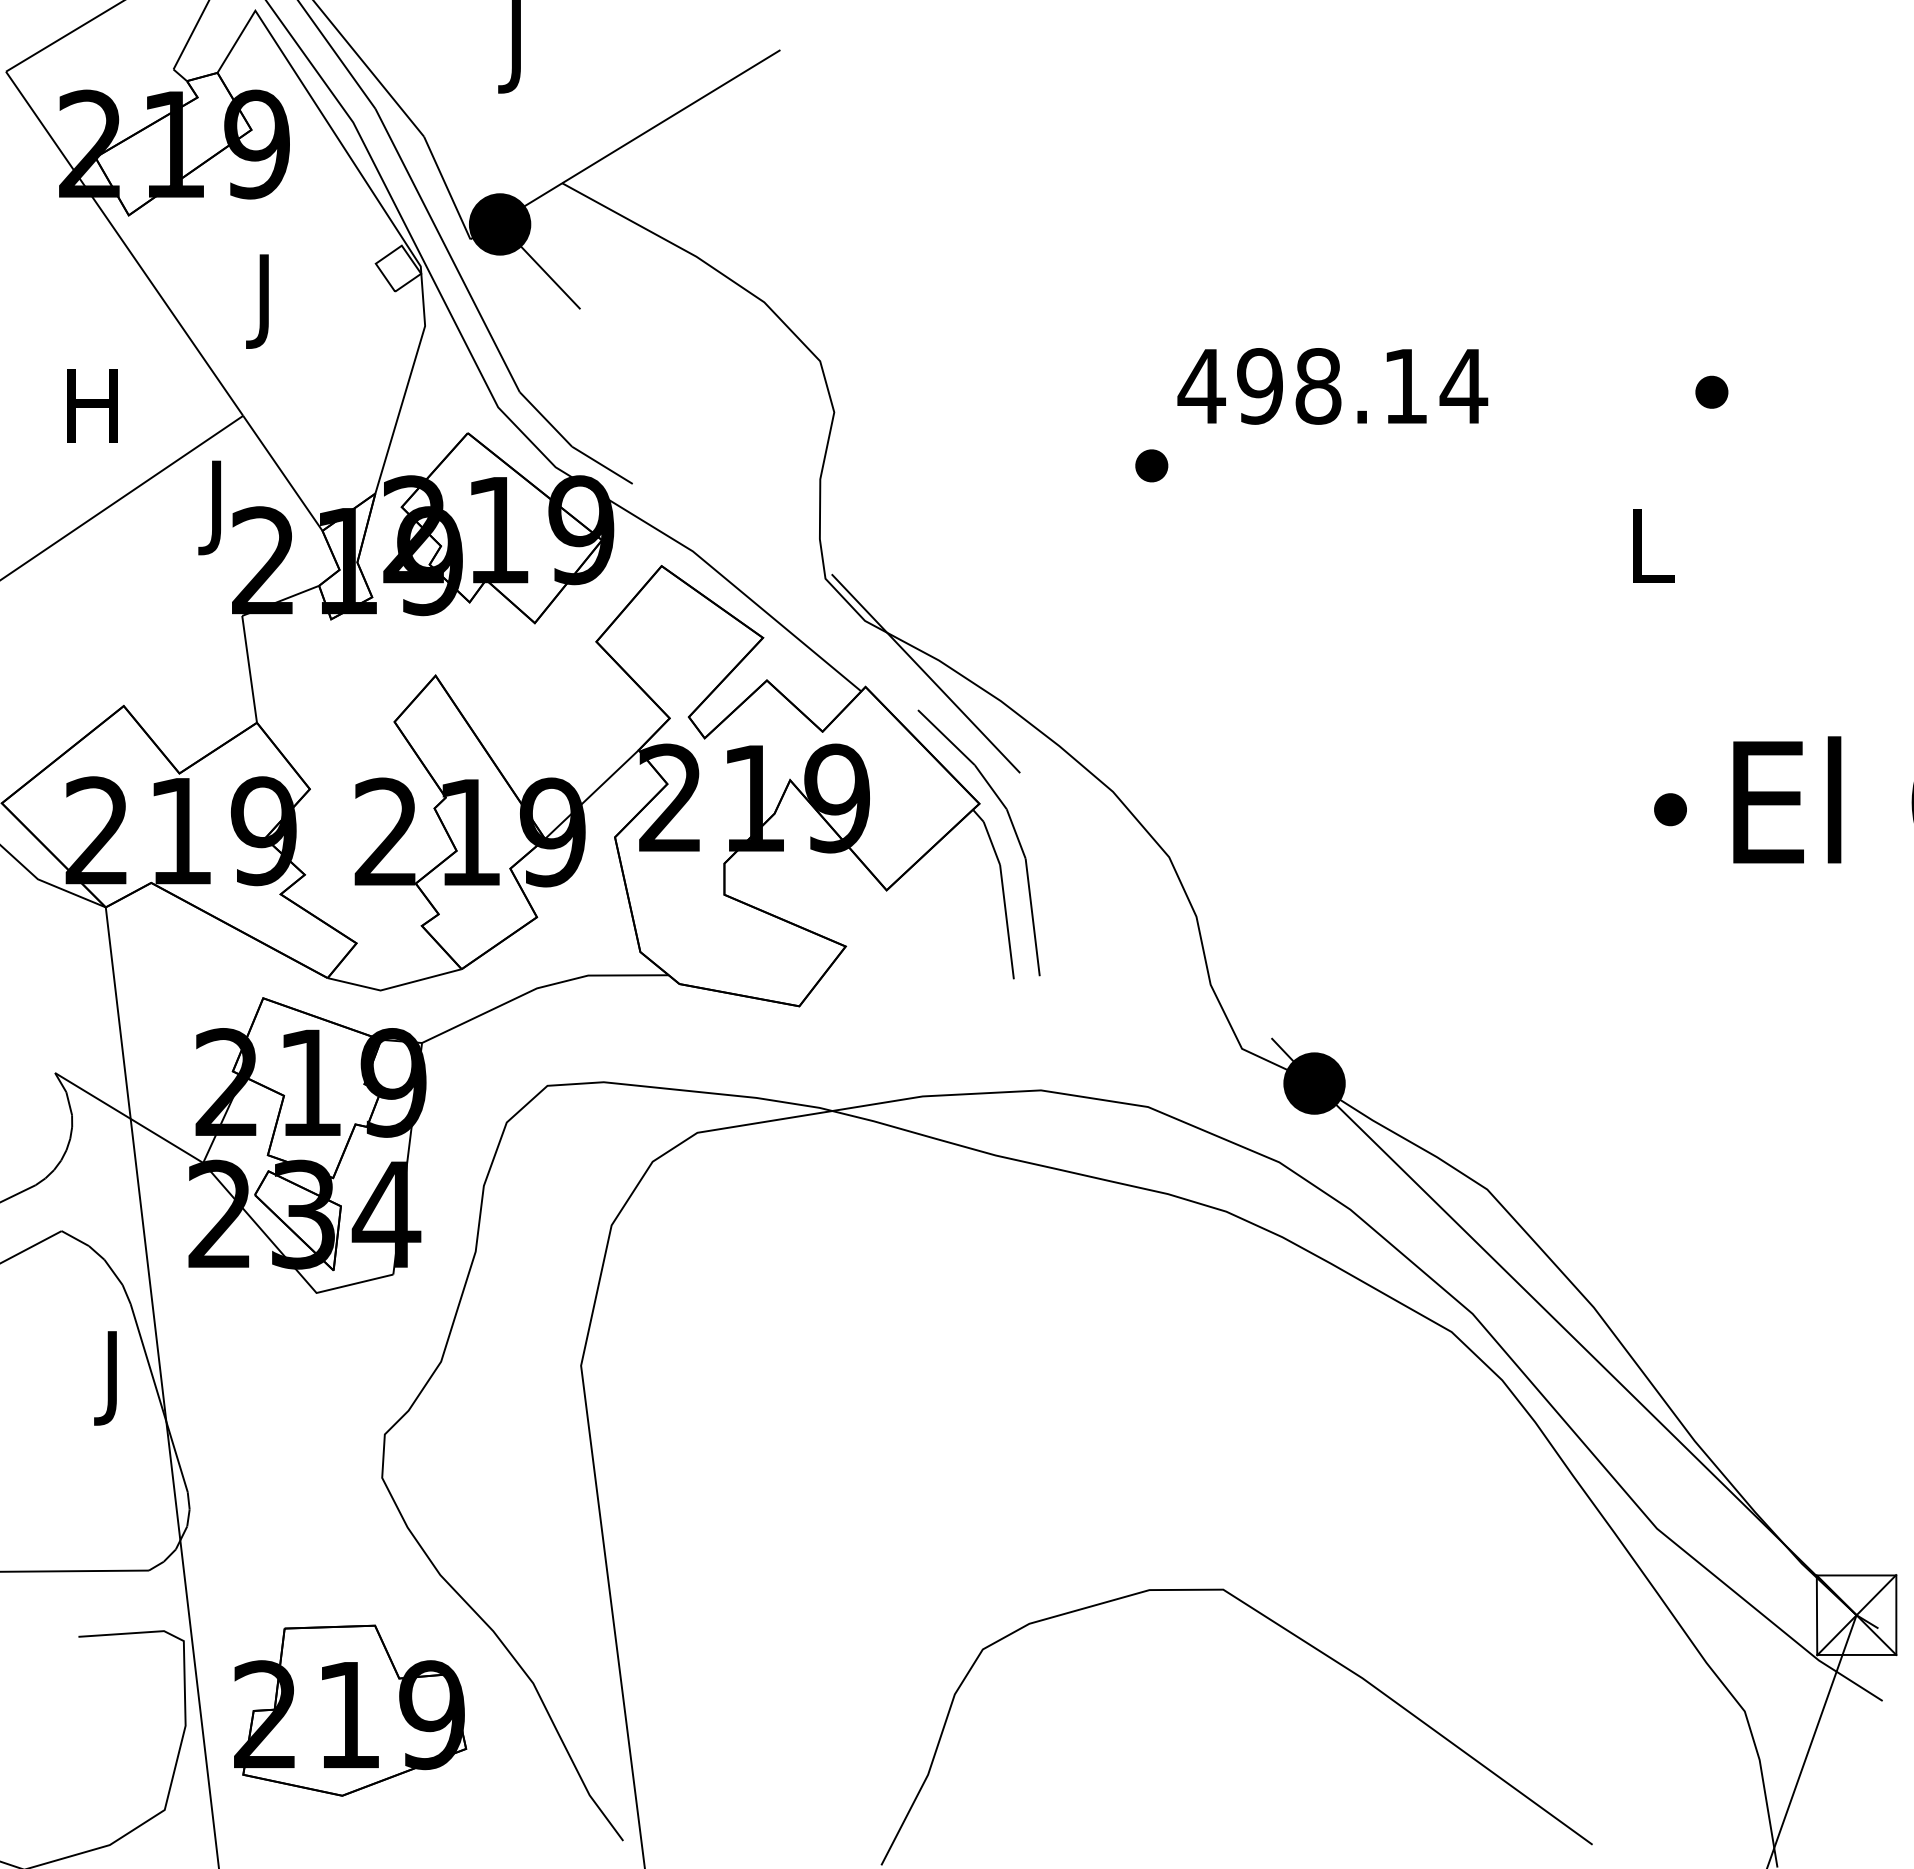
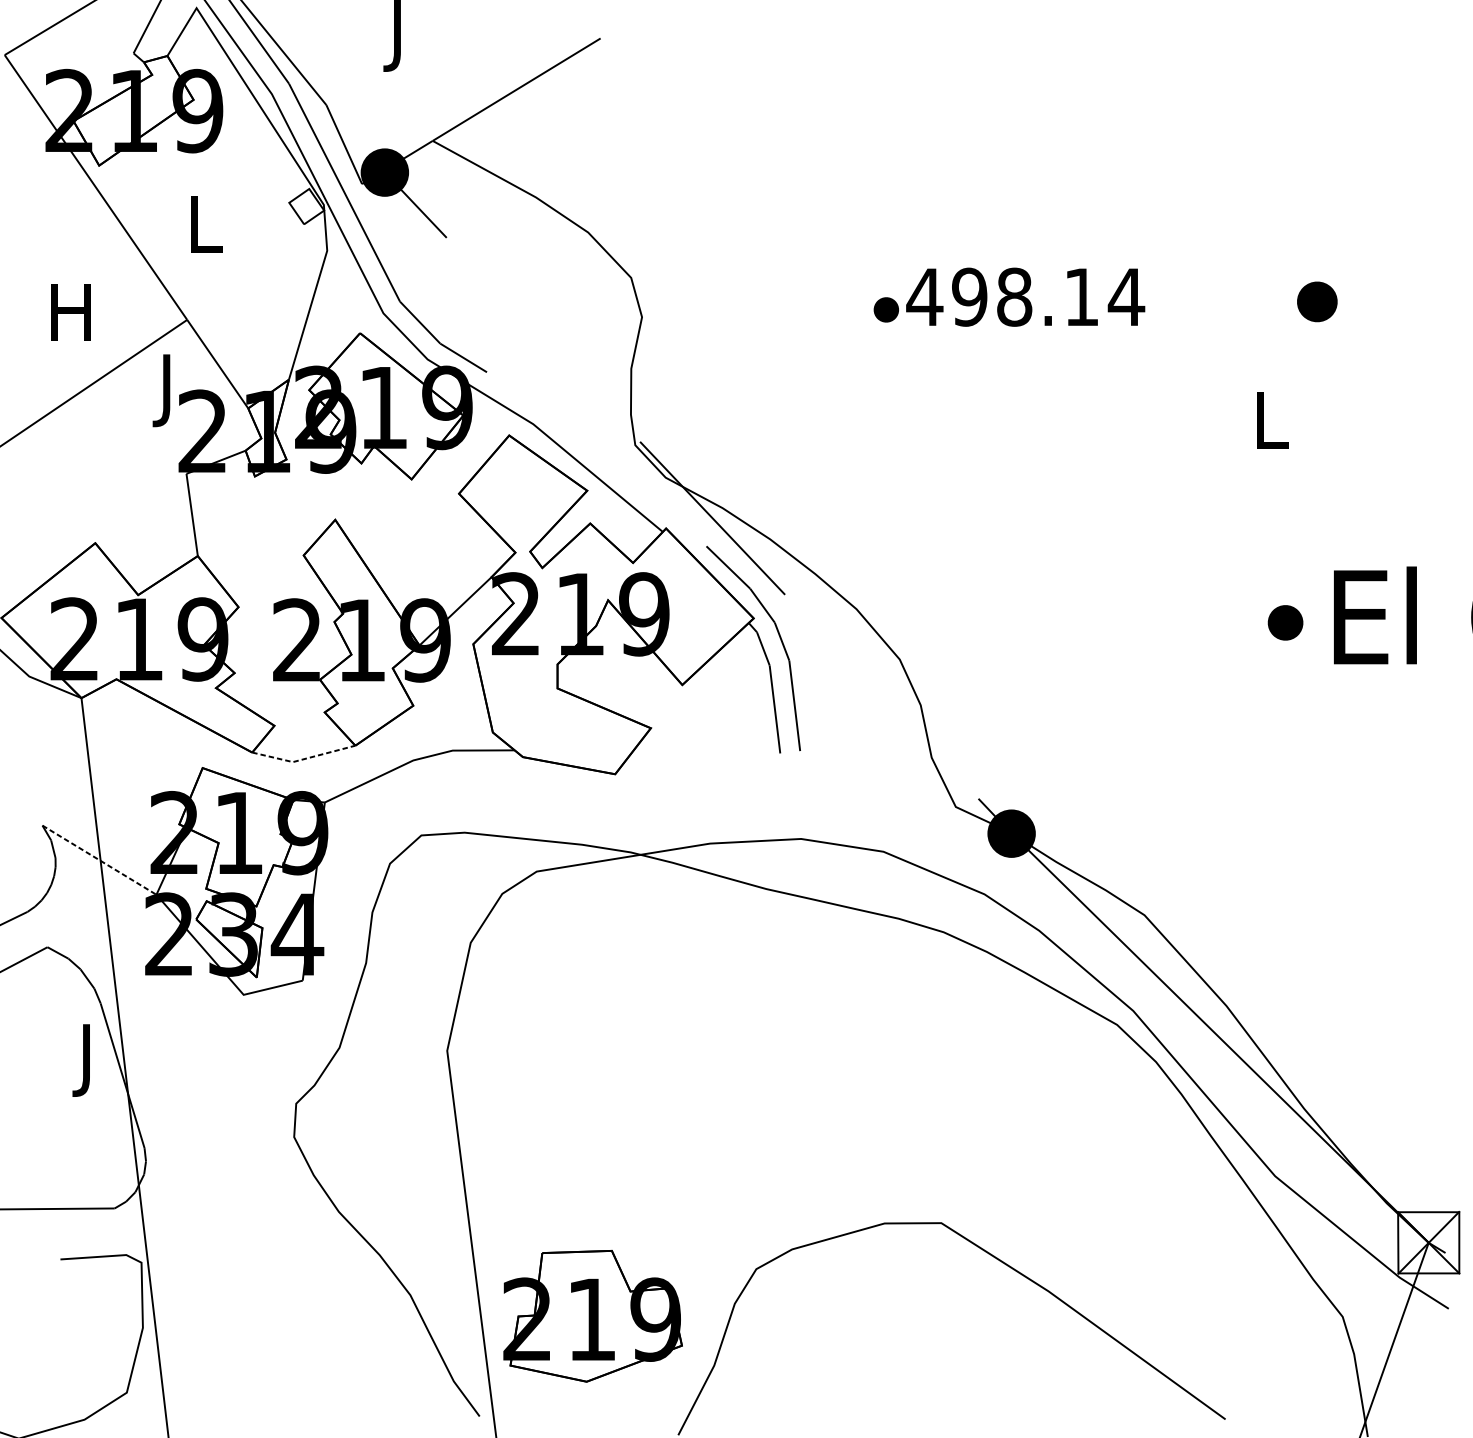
text: (267, 301) -> (205, 231), J -> L
part: (1711, 391) -> (1317, 301), size x1.6
part: (1151, 465) -> (886, 309), moved
part: (1670, 809) -> (1285, 622), size x1.4
line: (394, 986) -> (303, 759), solid -> dashed
line: (129, 1117) -> (99, 859), solid -> dashed
part: (350, 1710) -> (592, 1316), moved

